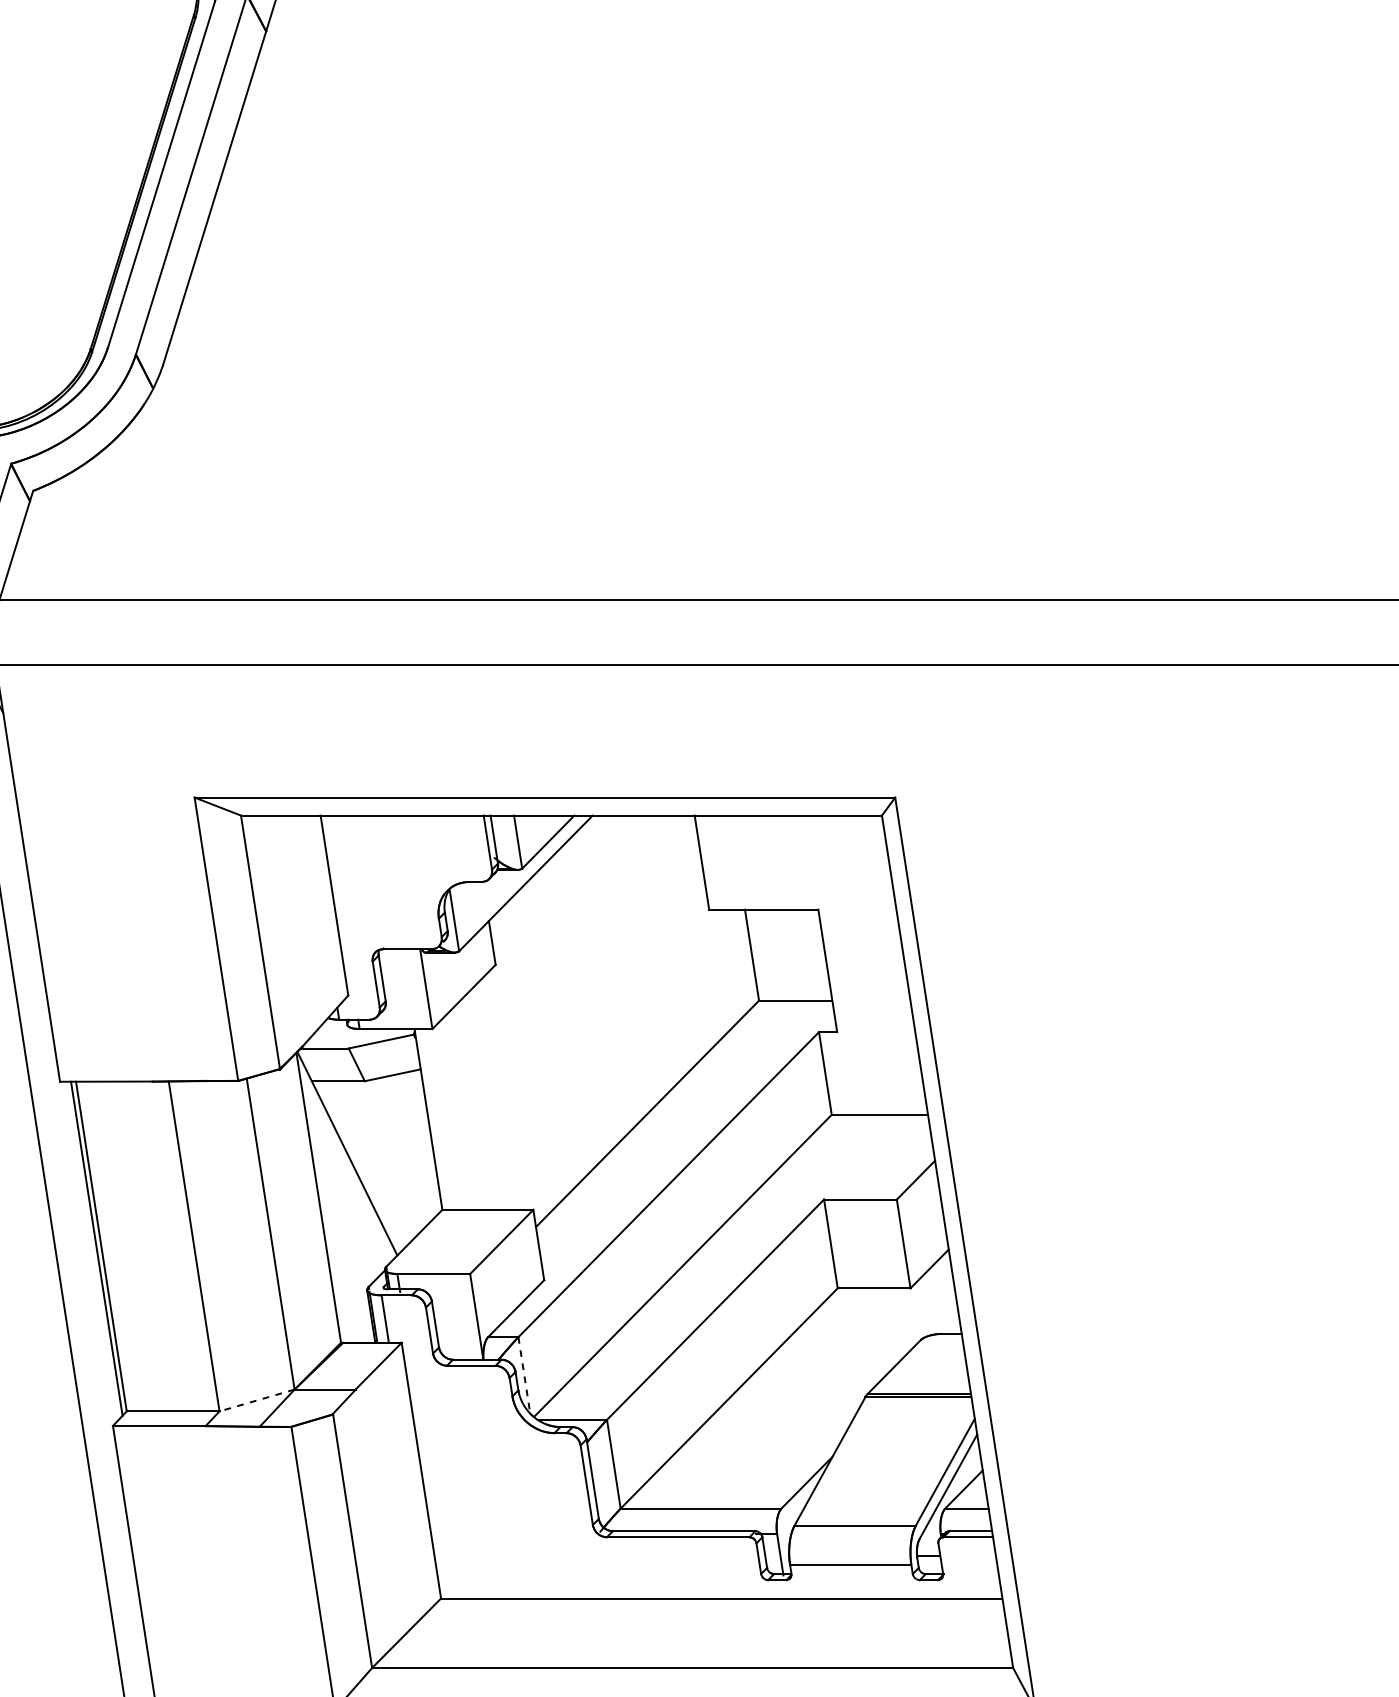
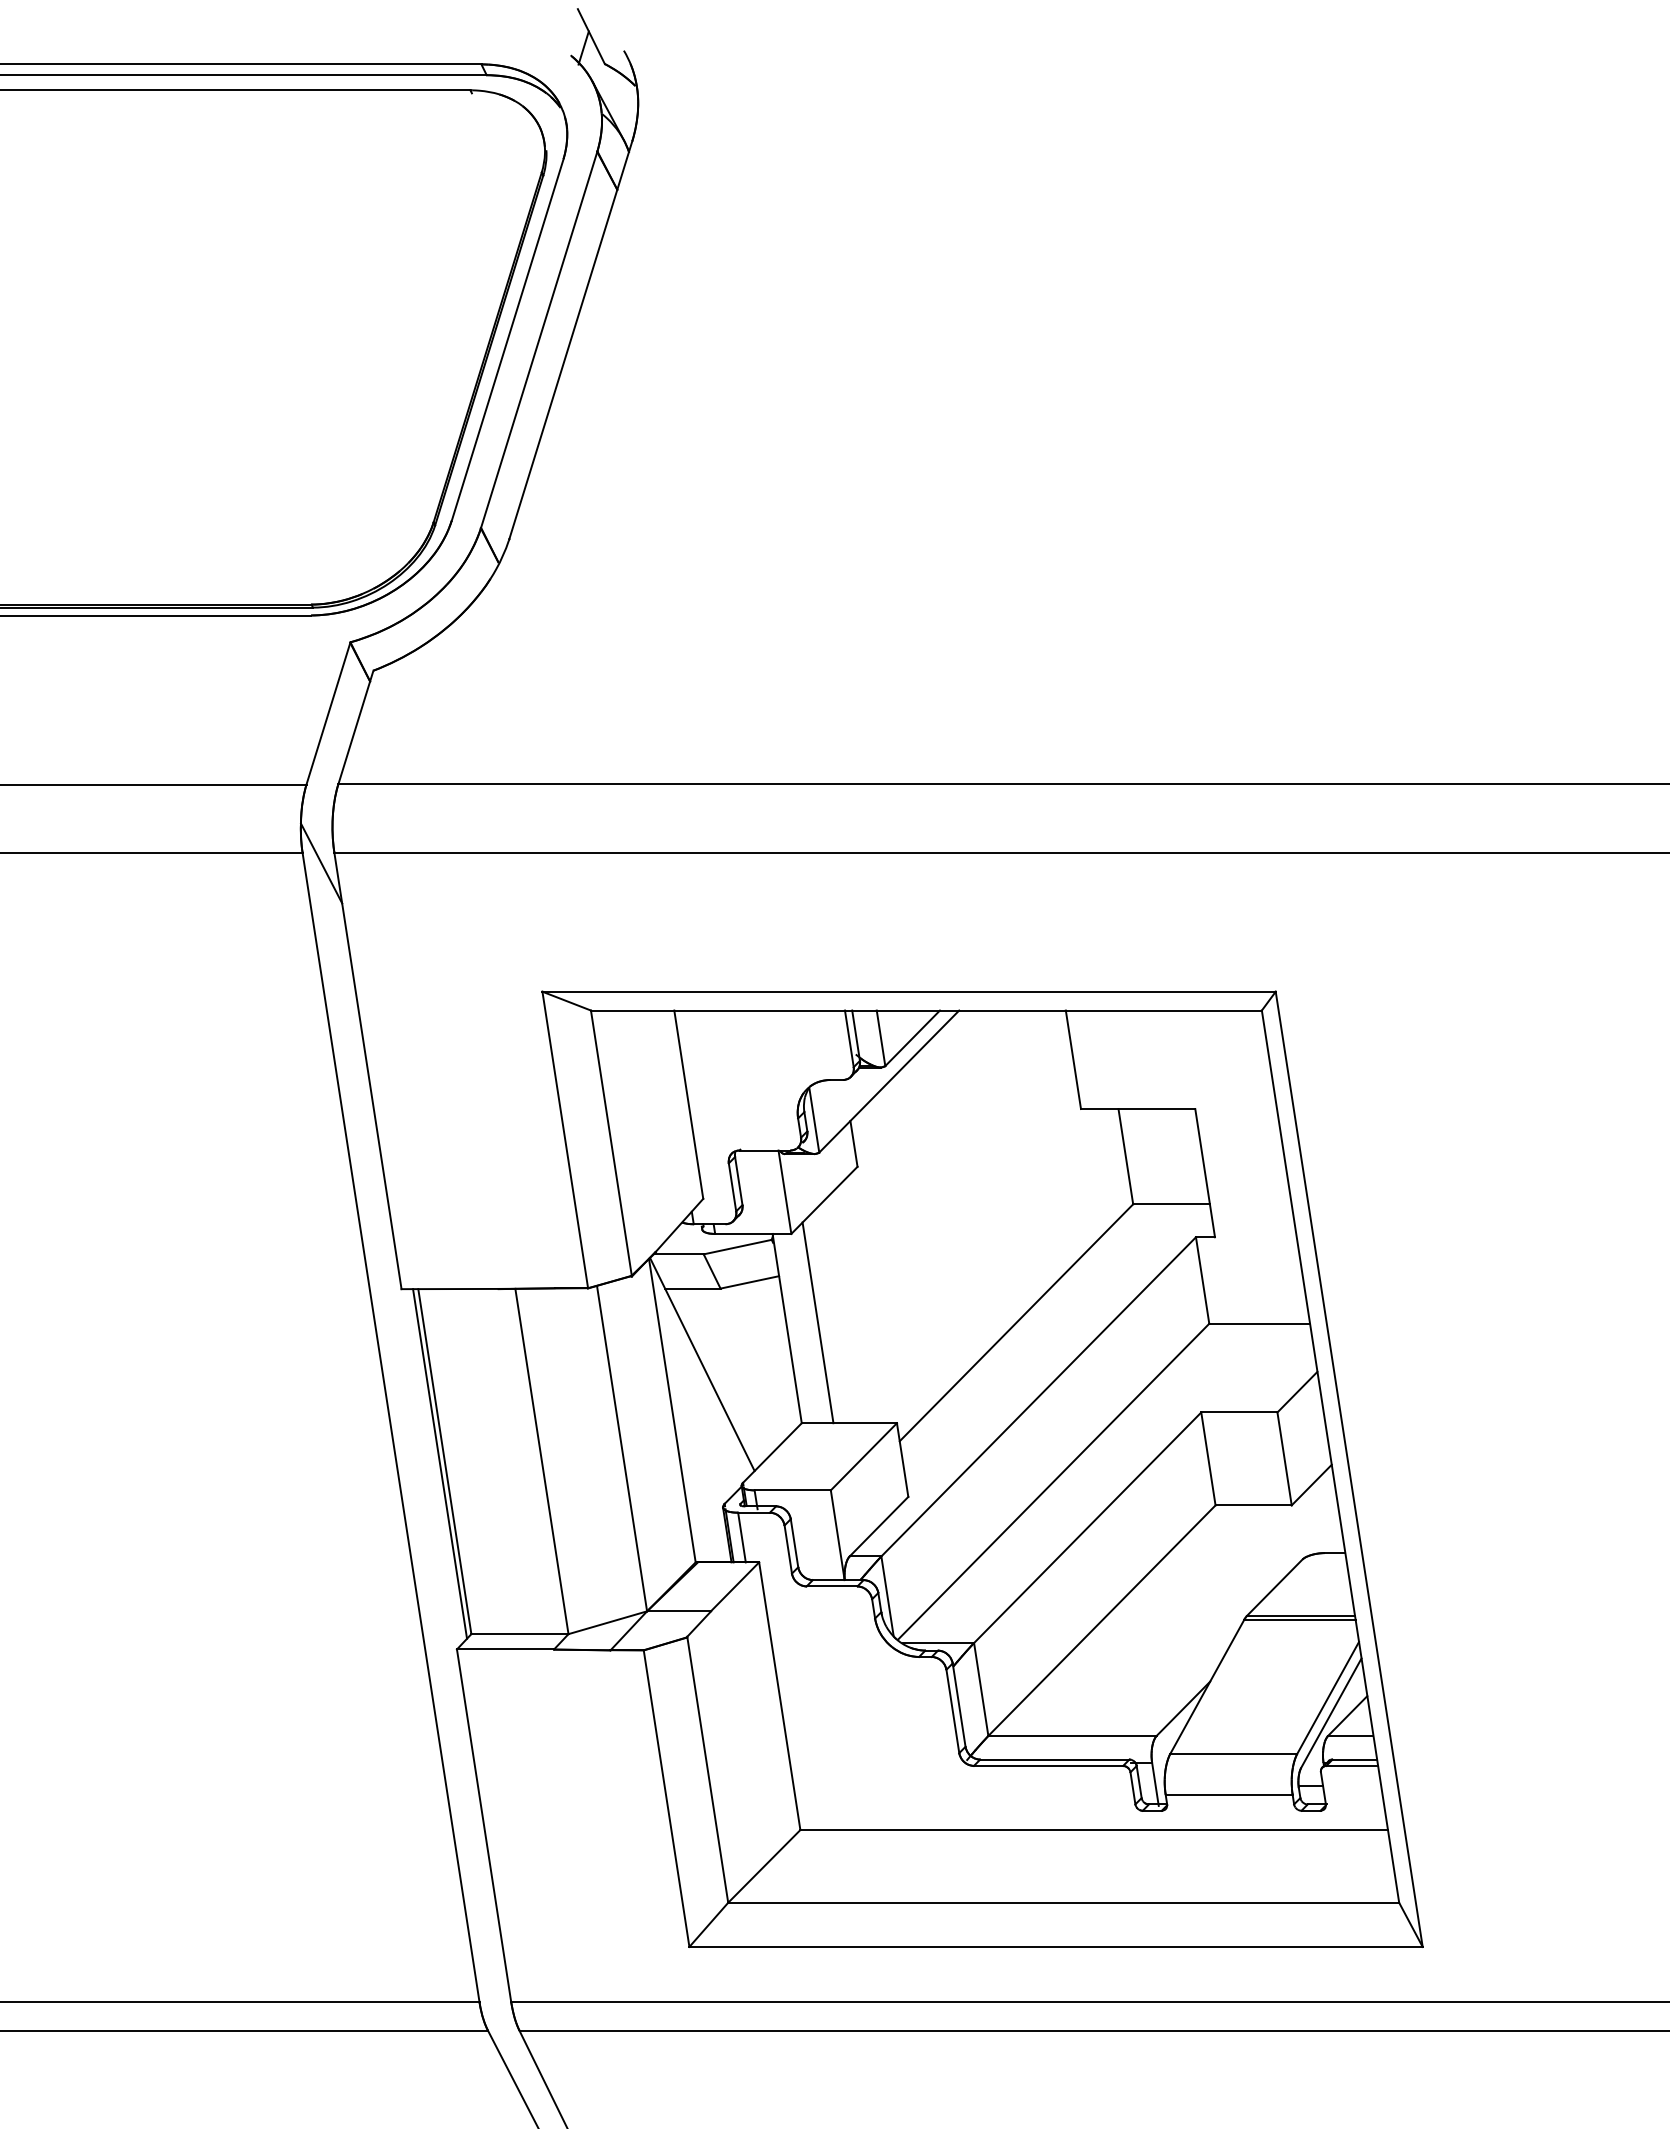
line: (457, 1113) -> (817, 1322), added
line: (524, 1375) -> (887, 1596), dashed -> solid
line: (256, 1400) -> (607, 1622), dashed -> solid

